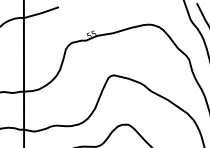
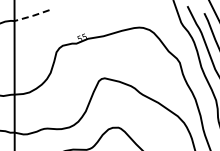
line: (41, 13) -> (32, 16), solid -> dashed

